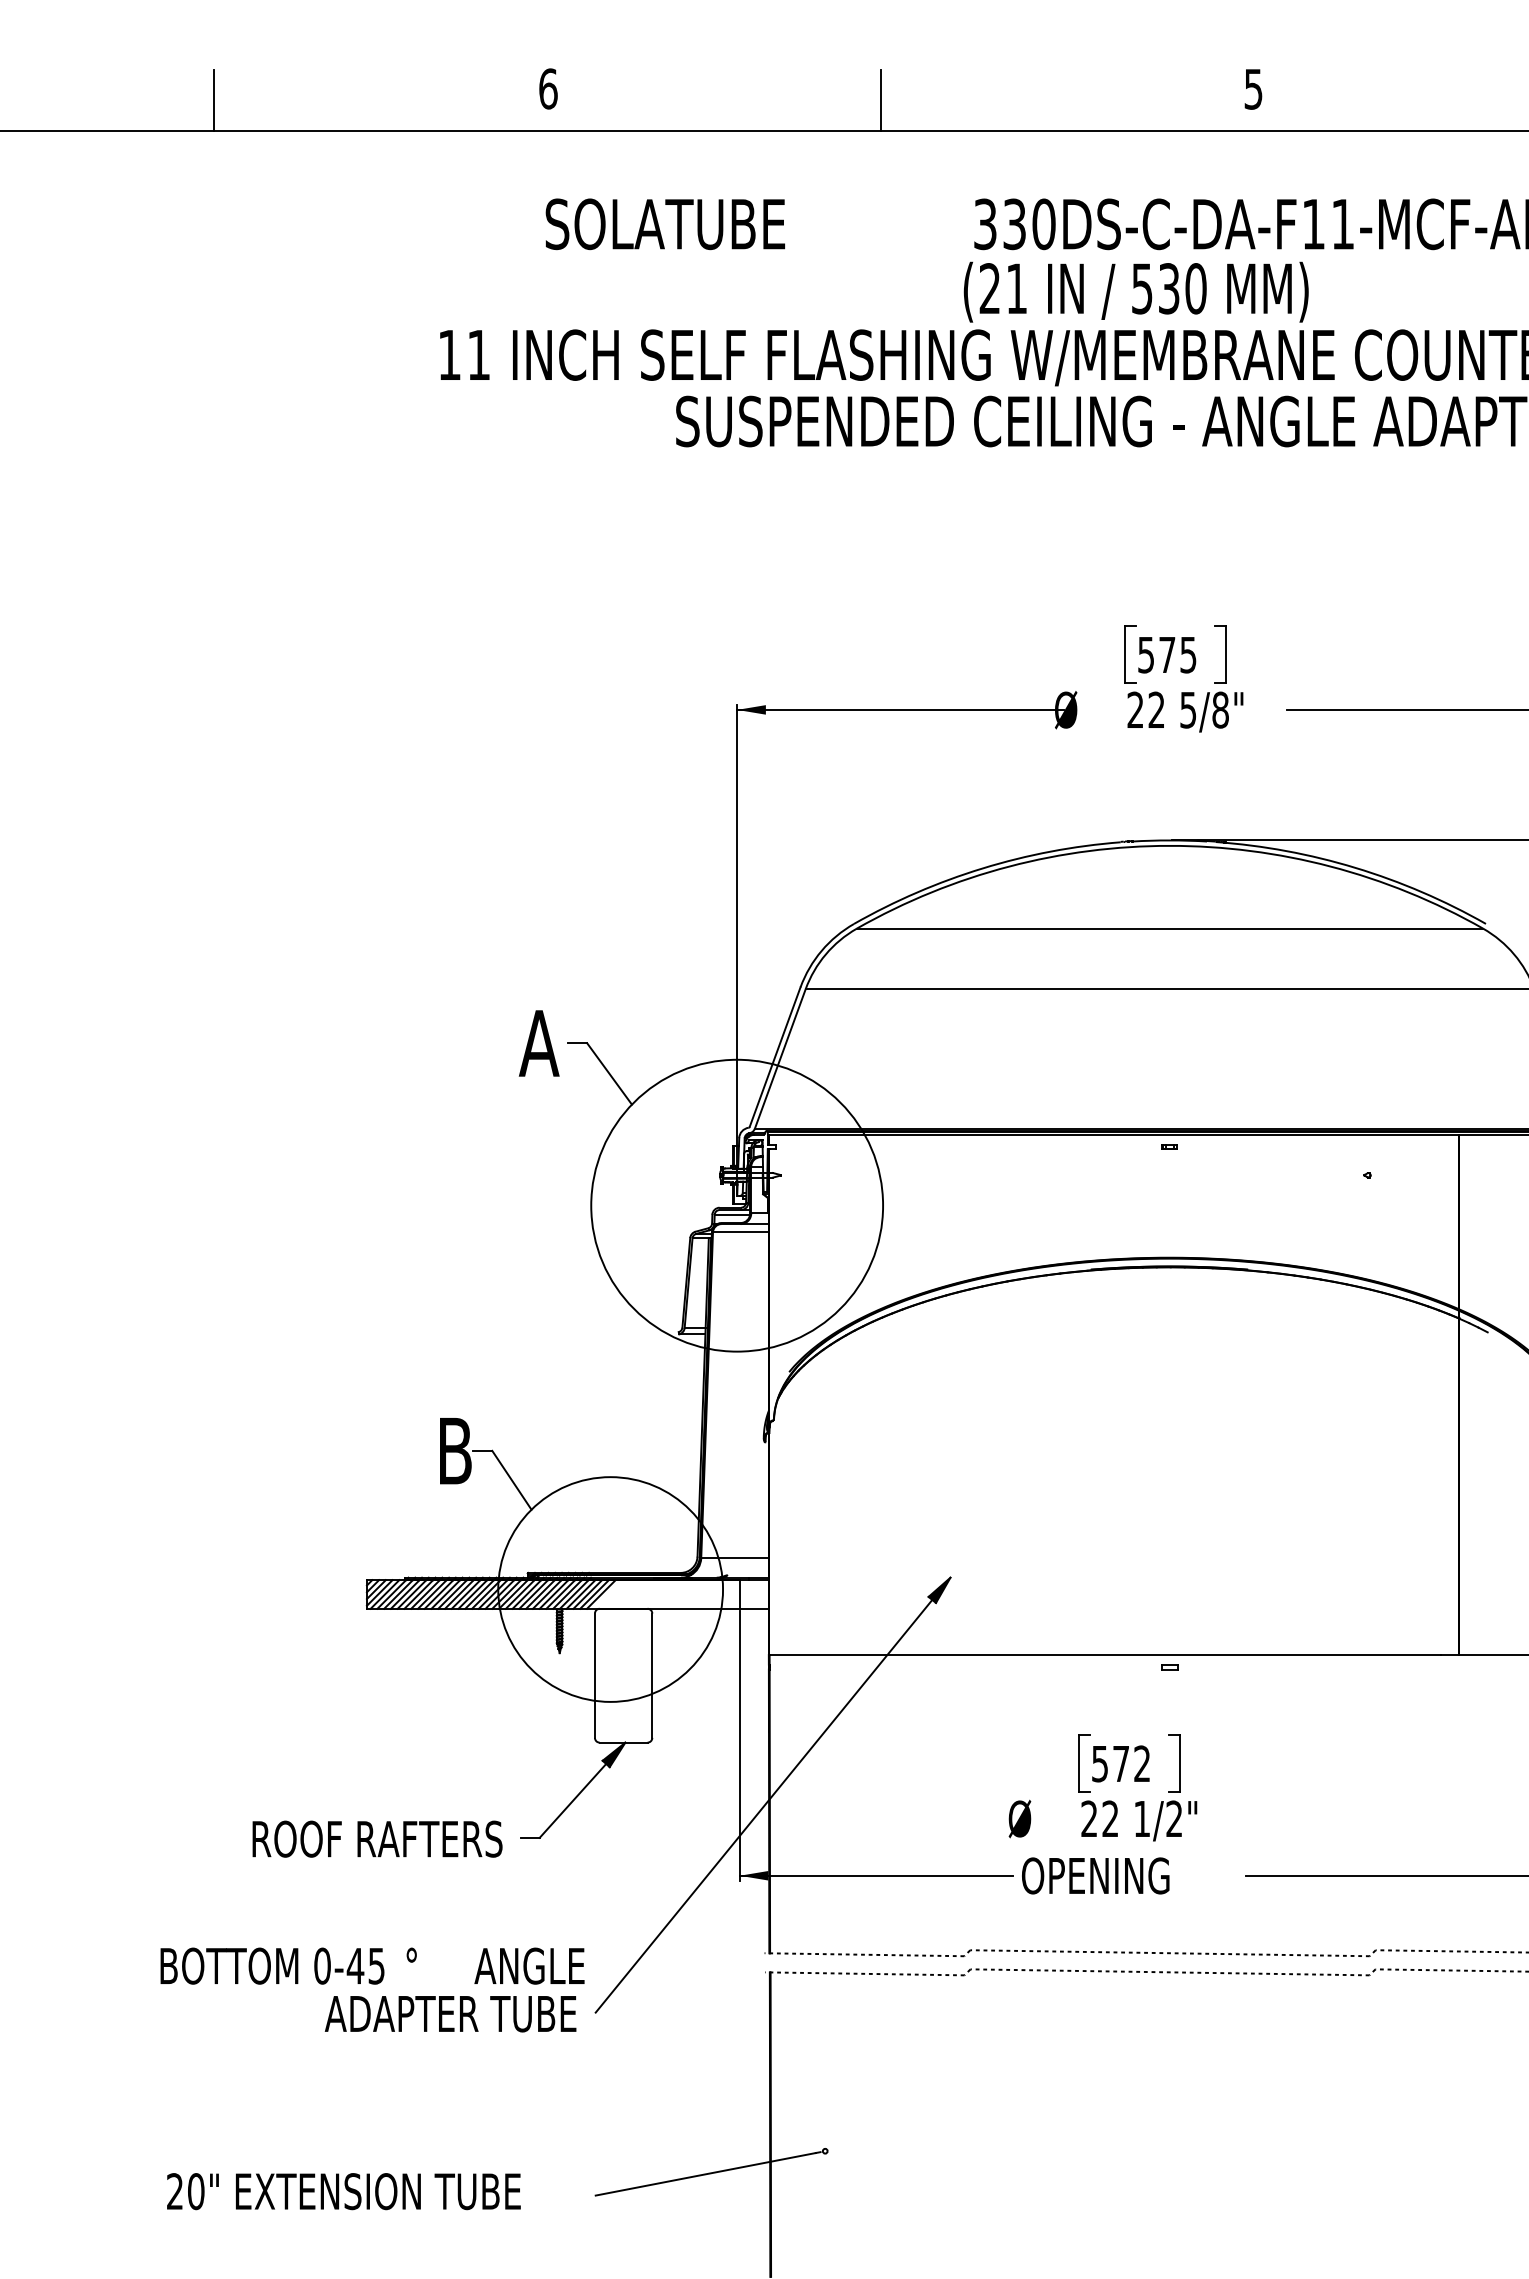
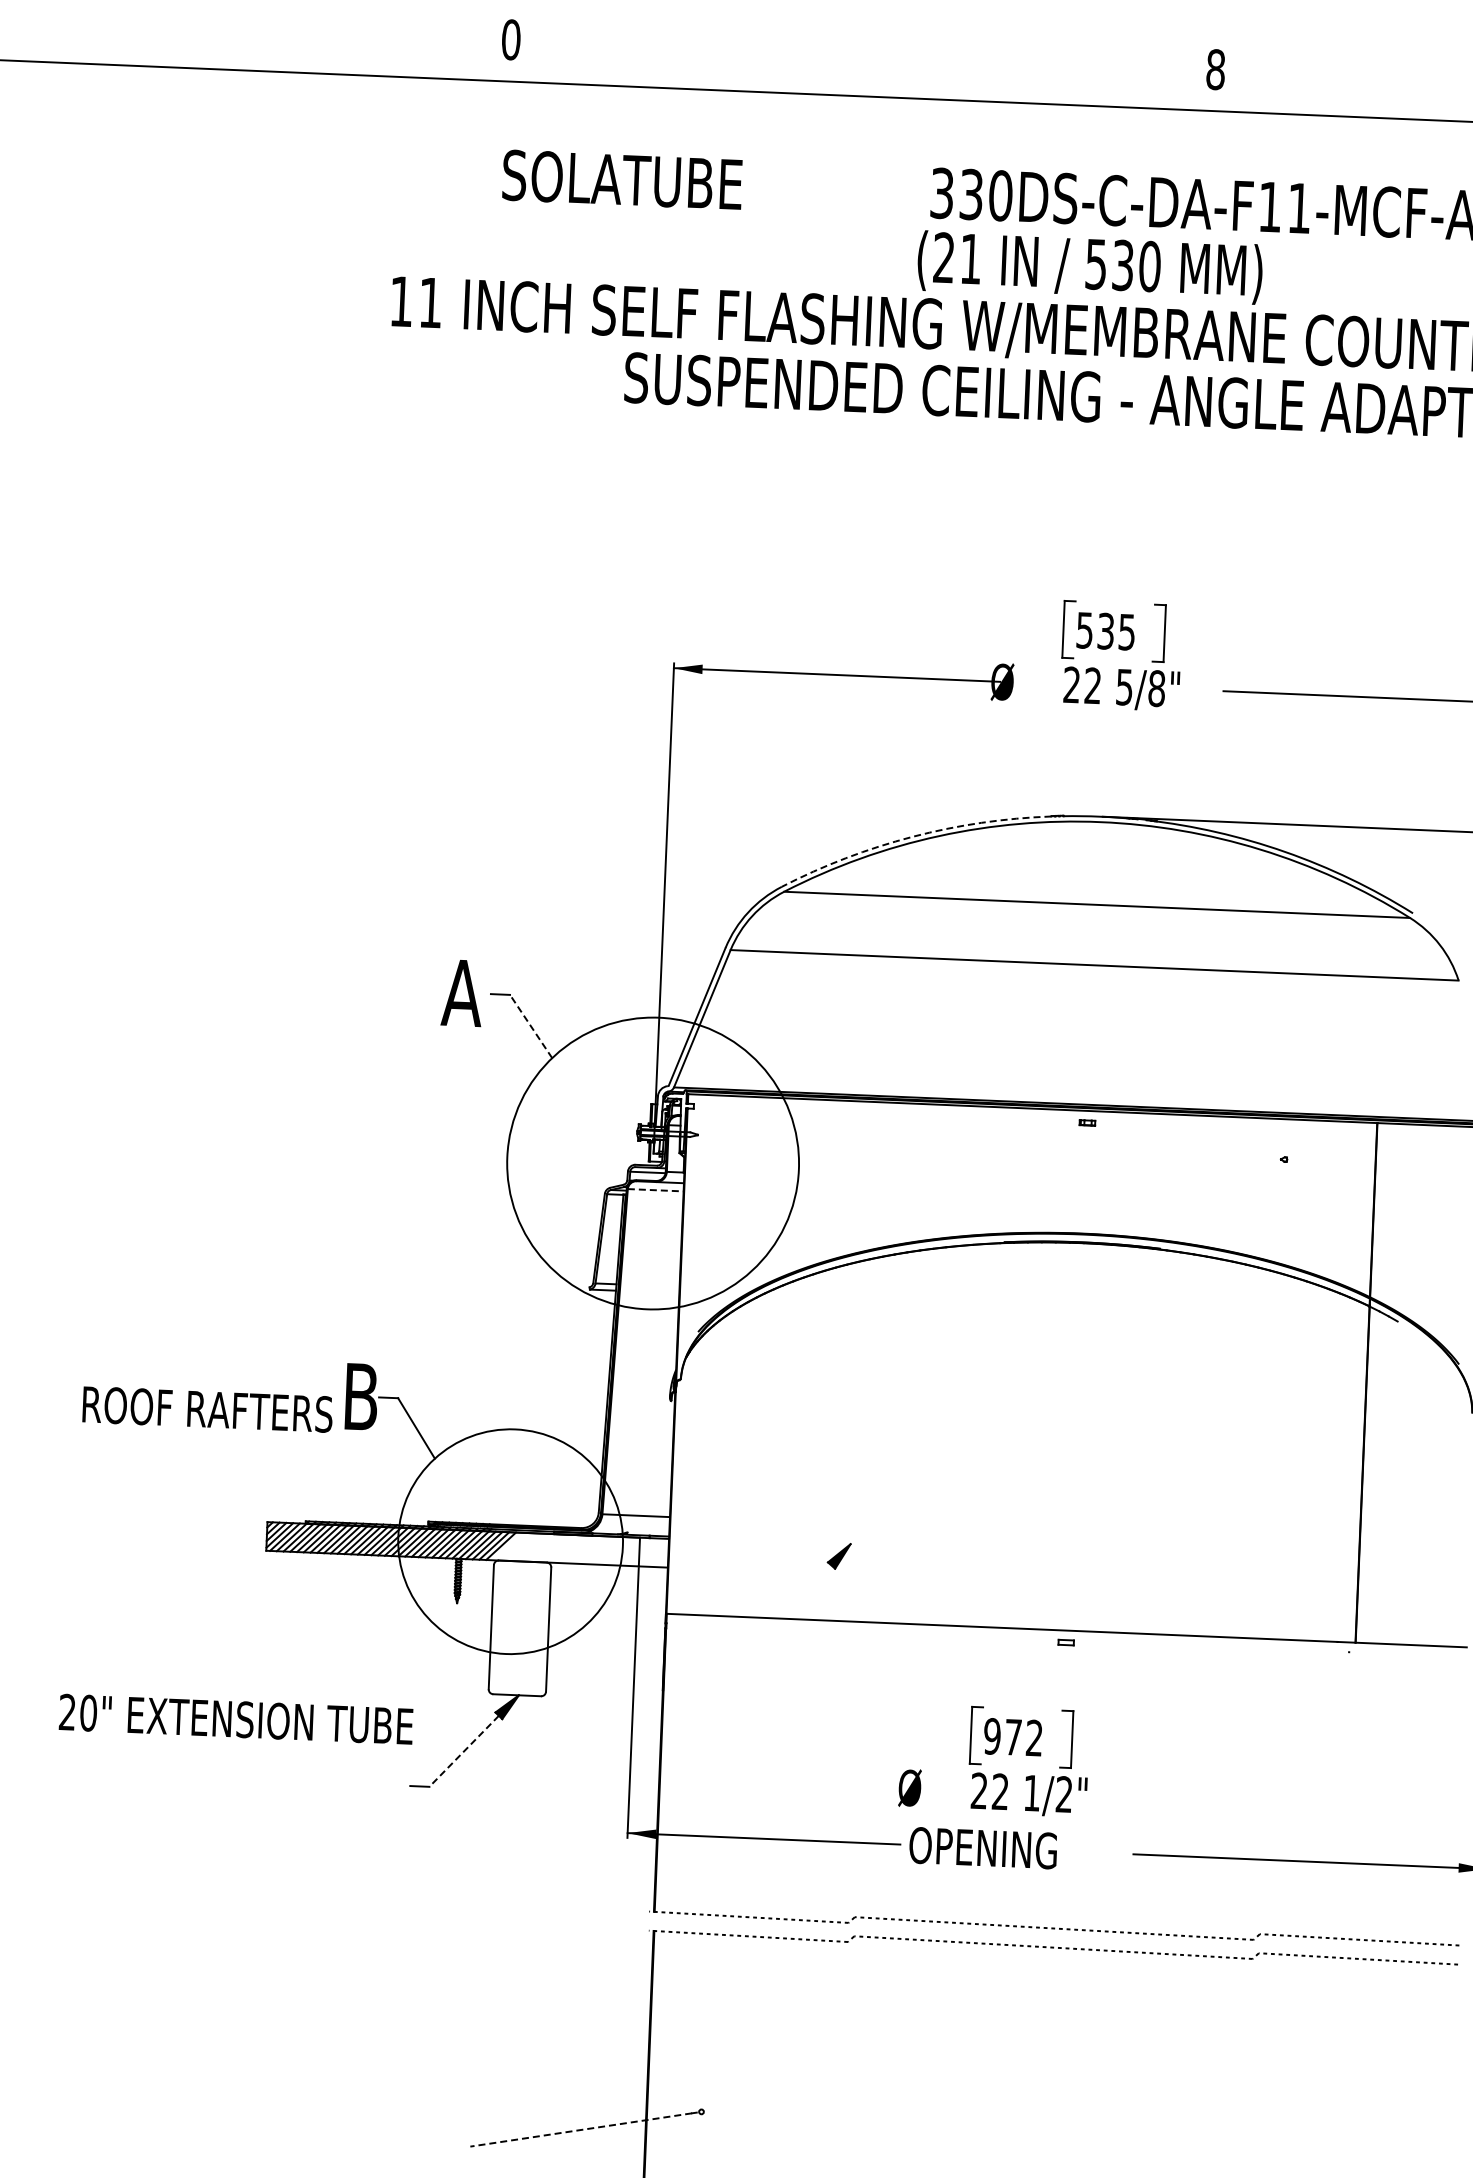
text: (548, 88) -> (511, 39), 6 -> 0
text: (1253, 88) -> (1215, 68), 5 -> 8
line: (213, 100) -> (176, 37), removed
line: (880, 100) -> (842, 65), removed
text: (1167, 654) -> (1106, 630), 575 -> 535
arc: (982, 868) -> (912, 836), solid -> dashed
line: (609, 1073) -> (531, 1026), solid -> dashed
line: (740, 1232) -> (655, 1190), solid -> dashed
text: (1099, 1763) -> (991, 1736), 572 -> 972
line: (572, 1800) -> (463, 1750), solid -> dashed
line: (763, 1805) -> (654, 1763), removed
text: (377, 1838) -> (207, 1408), moved
part: (372, 1989) -> (255, 1931), removed
line: (705, 2174) -> (580, 2130), solid -> dashed
part: (343, 2191) -> (235, 1719), moved

